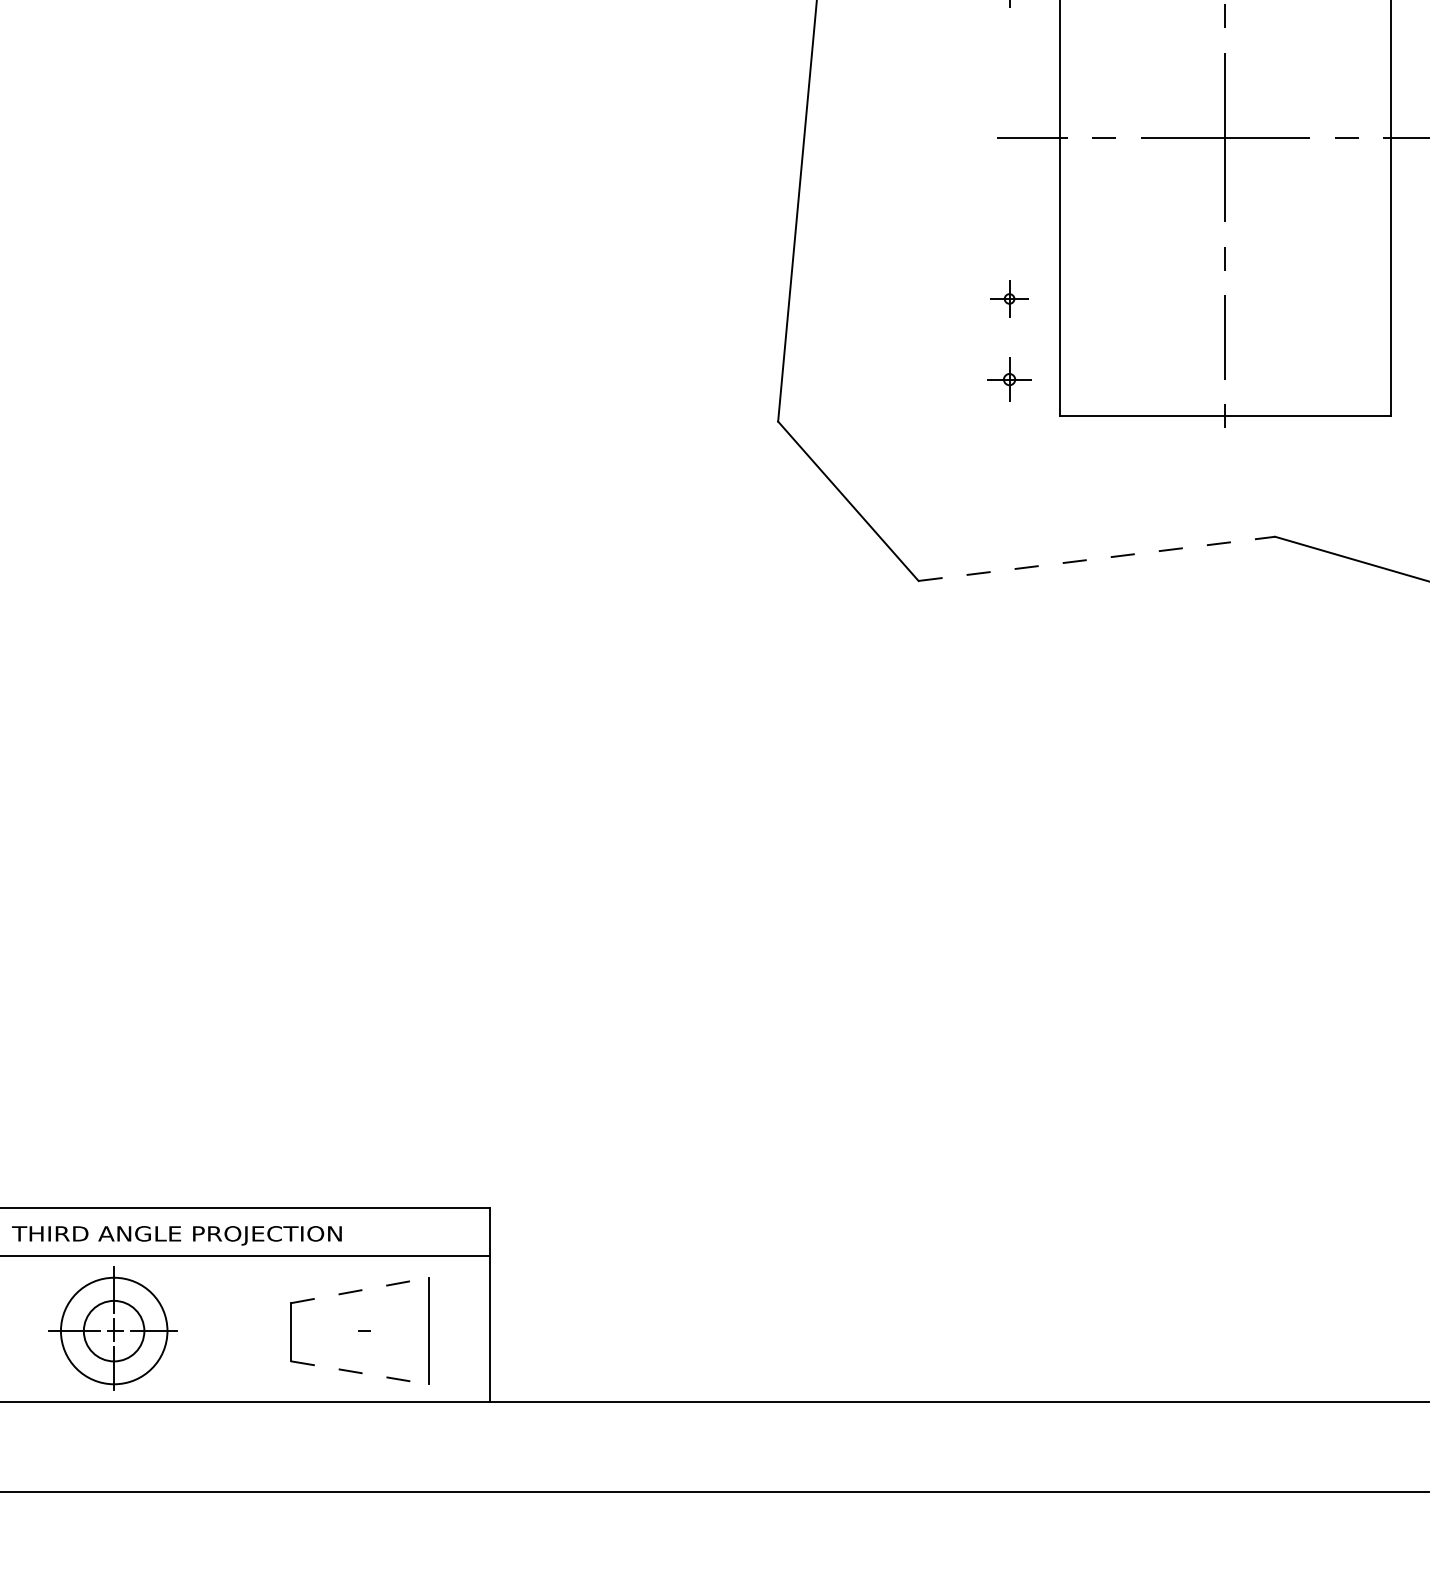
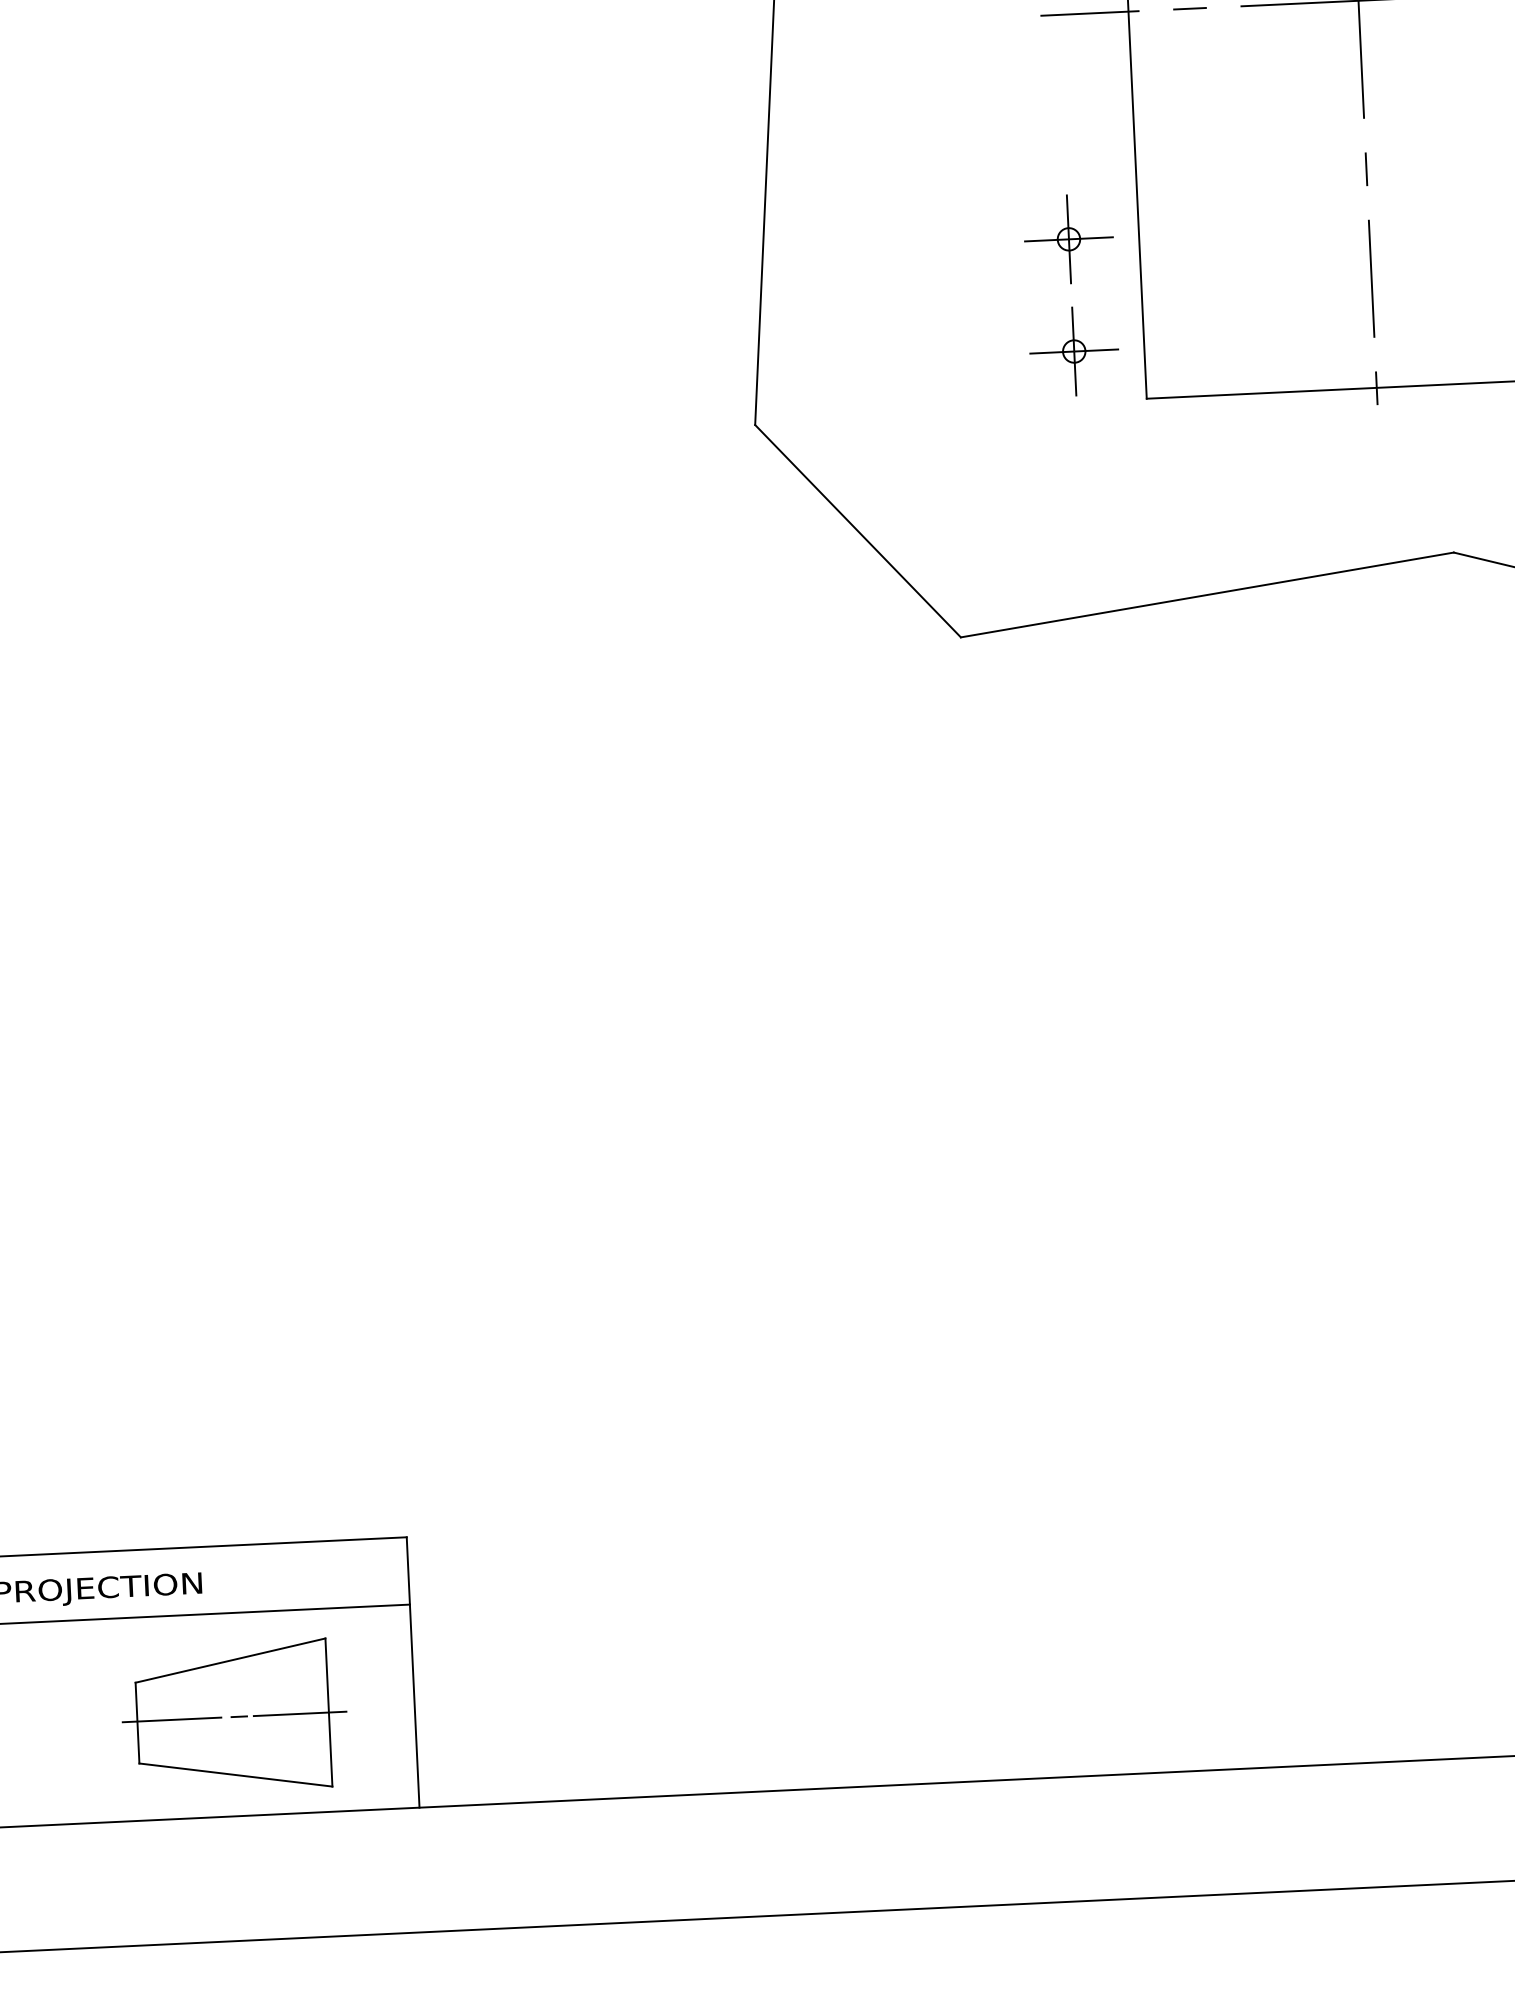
part: (1009, 298) -> (1068, 238), size x1.67
part: (1009, 379) -> (1074, 351), size x1.43
line: (1096, 558) -> (1206, 594), dashed -> solid
line: (360, 1290) -> (231, 1660), dashed -> solid
line: (315, 1331) -> (171, 1720), added
line: (407, 1331) -> (299, 1714), added
line: (359, 1372) -> (235, 1774), dashed -> solid

